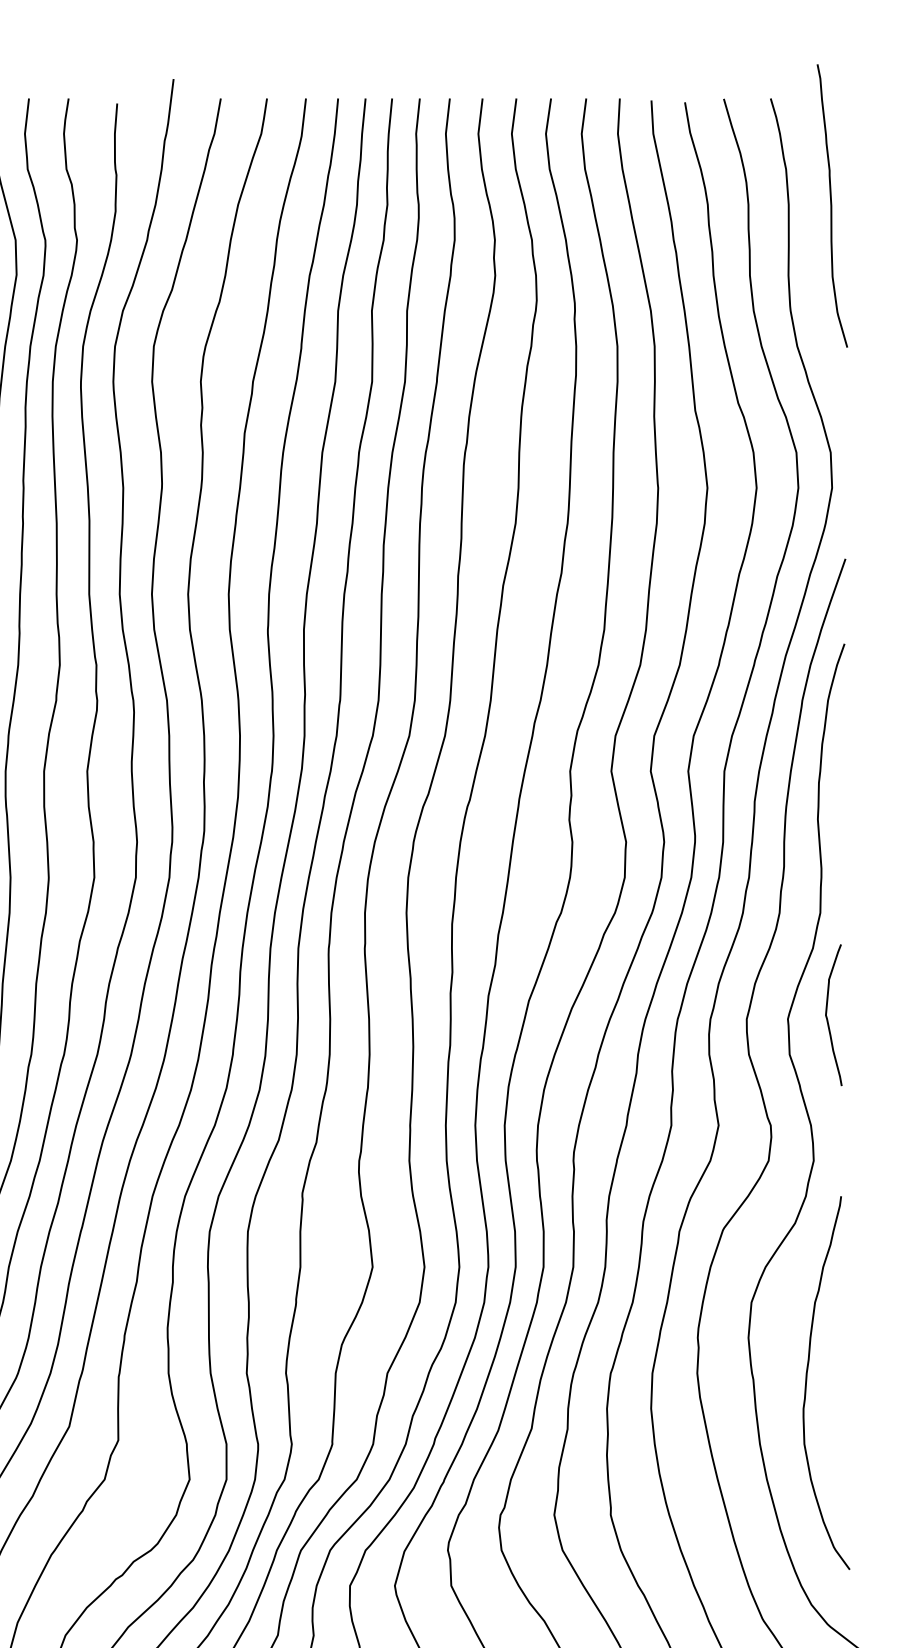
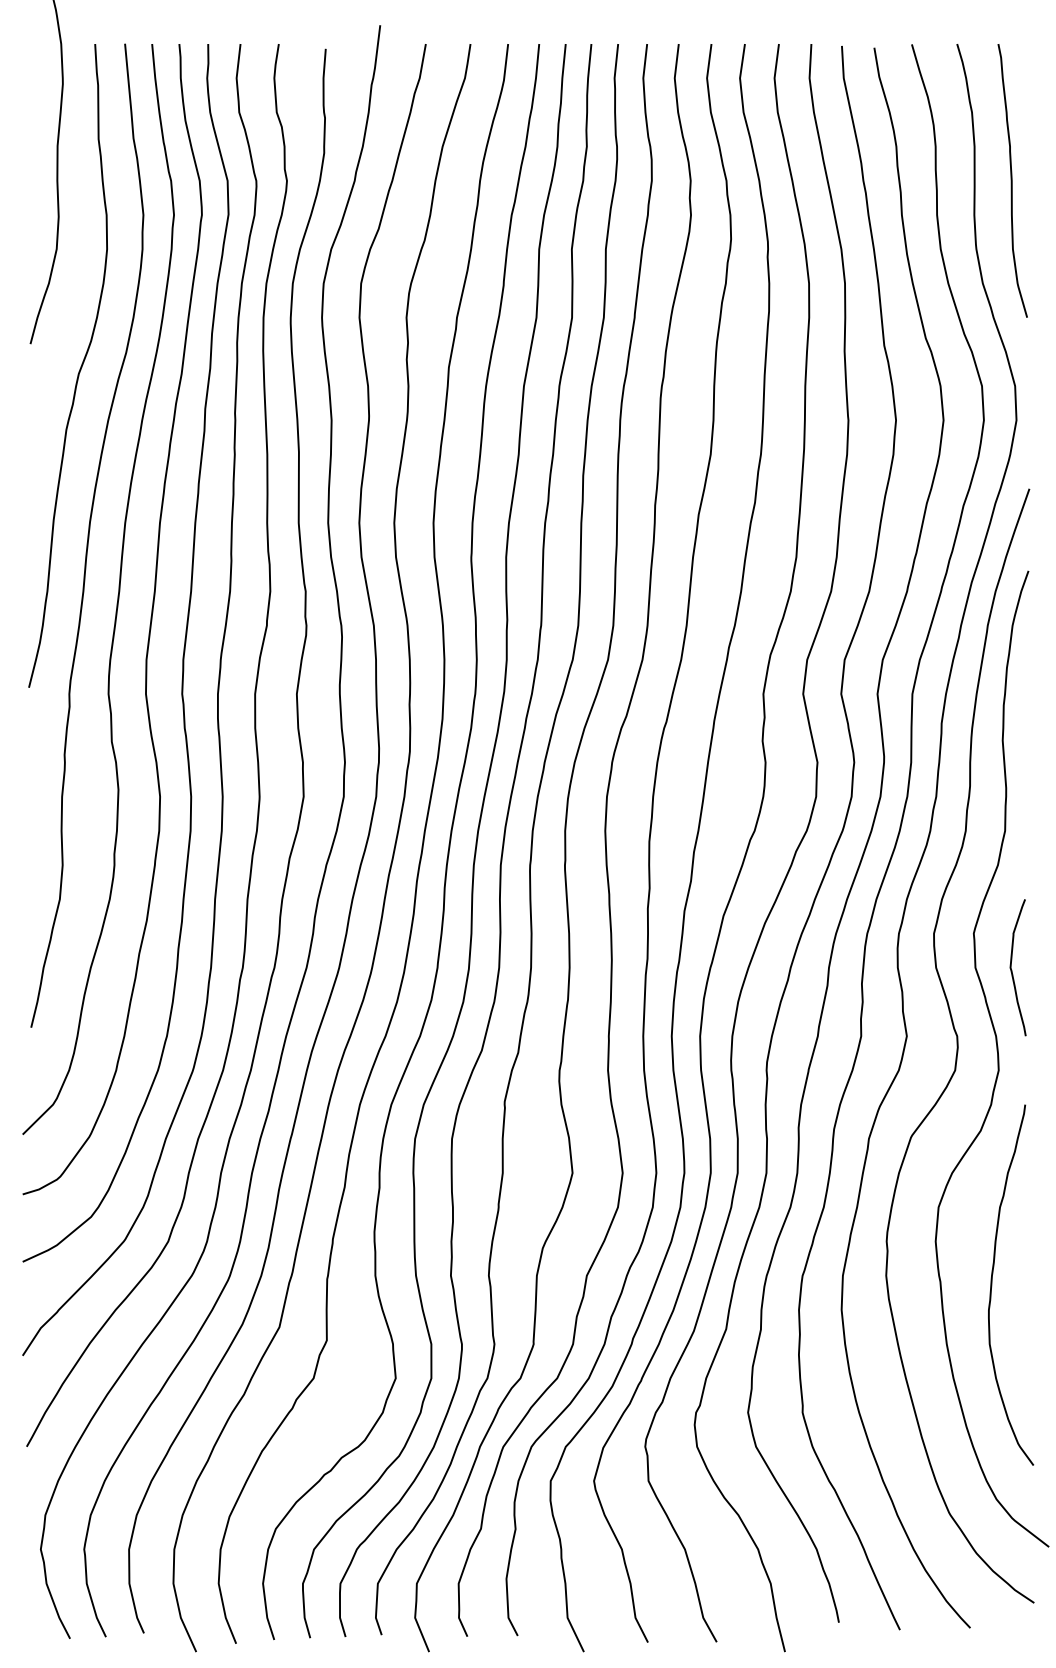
curve: (832, 205) -> (1012, 180), moved
curve: (827, 1018) -> (1012, 970), moved

